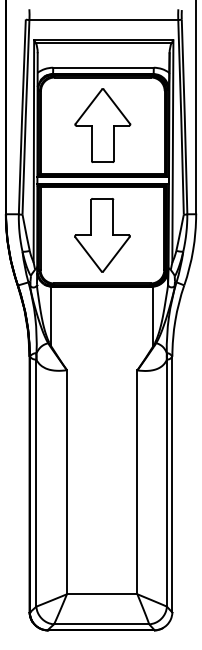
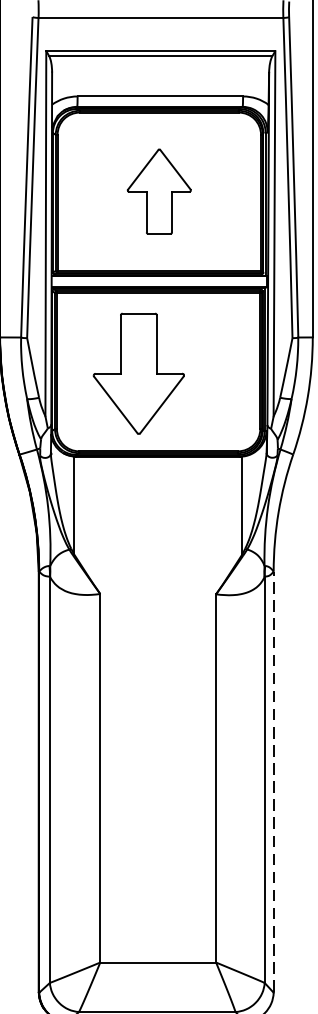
part: (102, 125) -> (158, 191), size x0.7
part: (102, 235) -> (138, 374), moved
line: (172, 484) -> (273, 782), solid -> dashed

